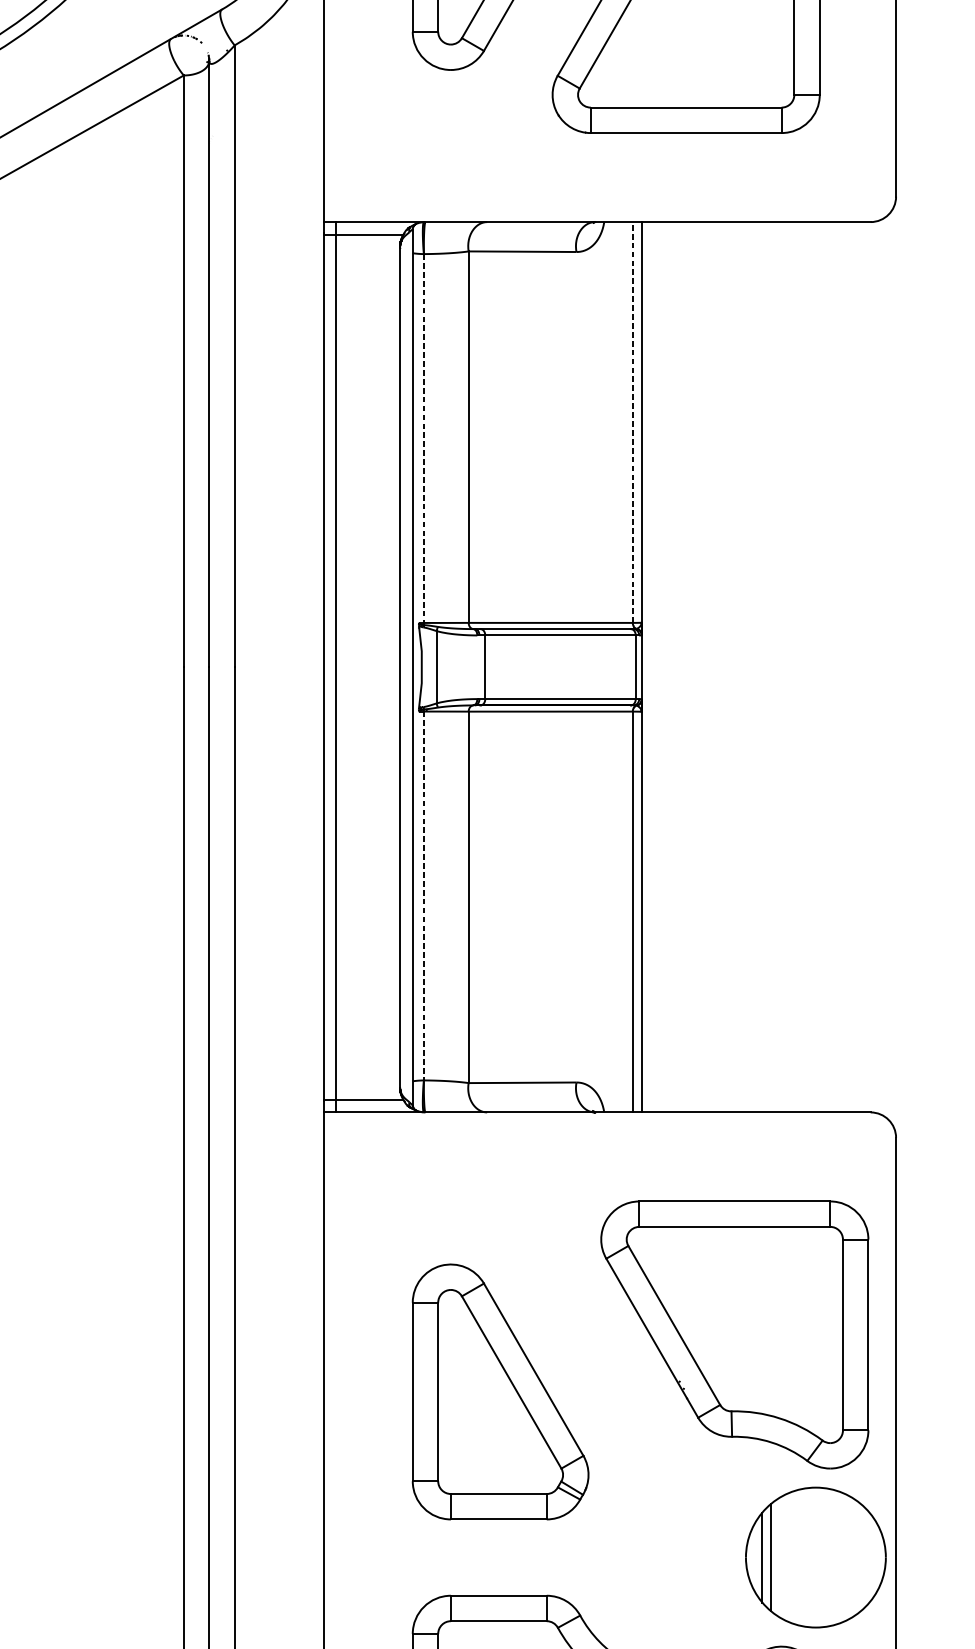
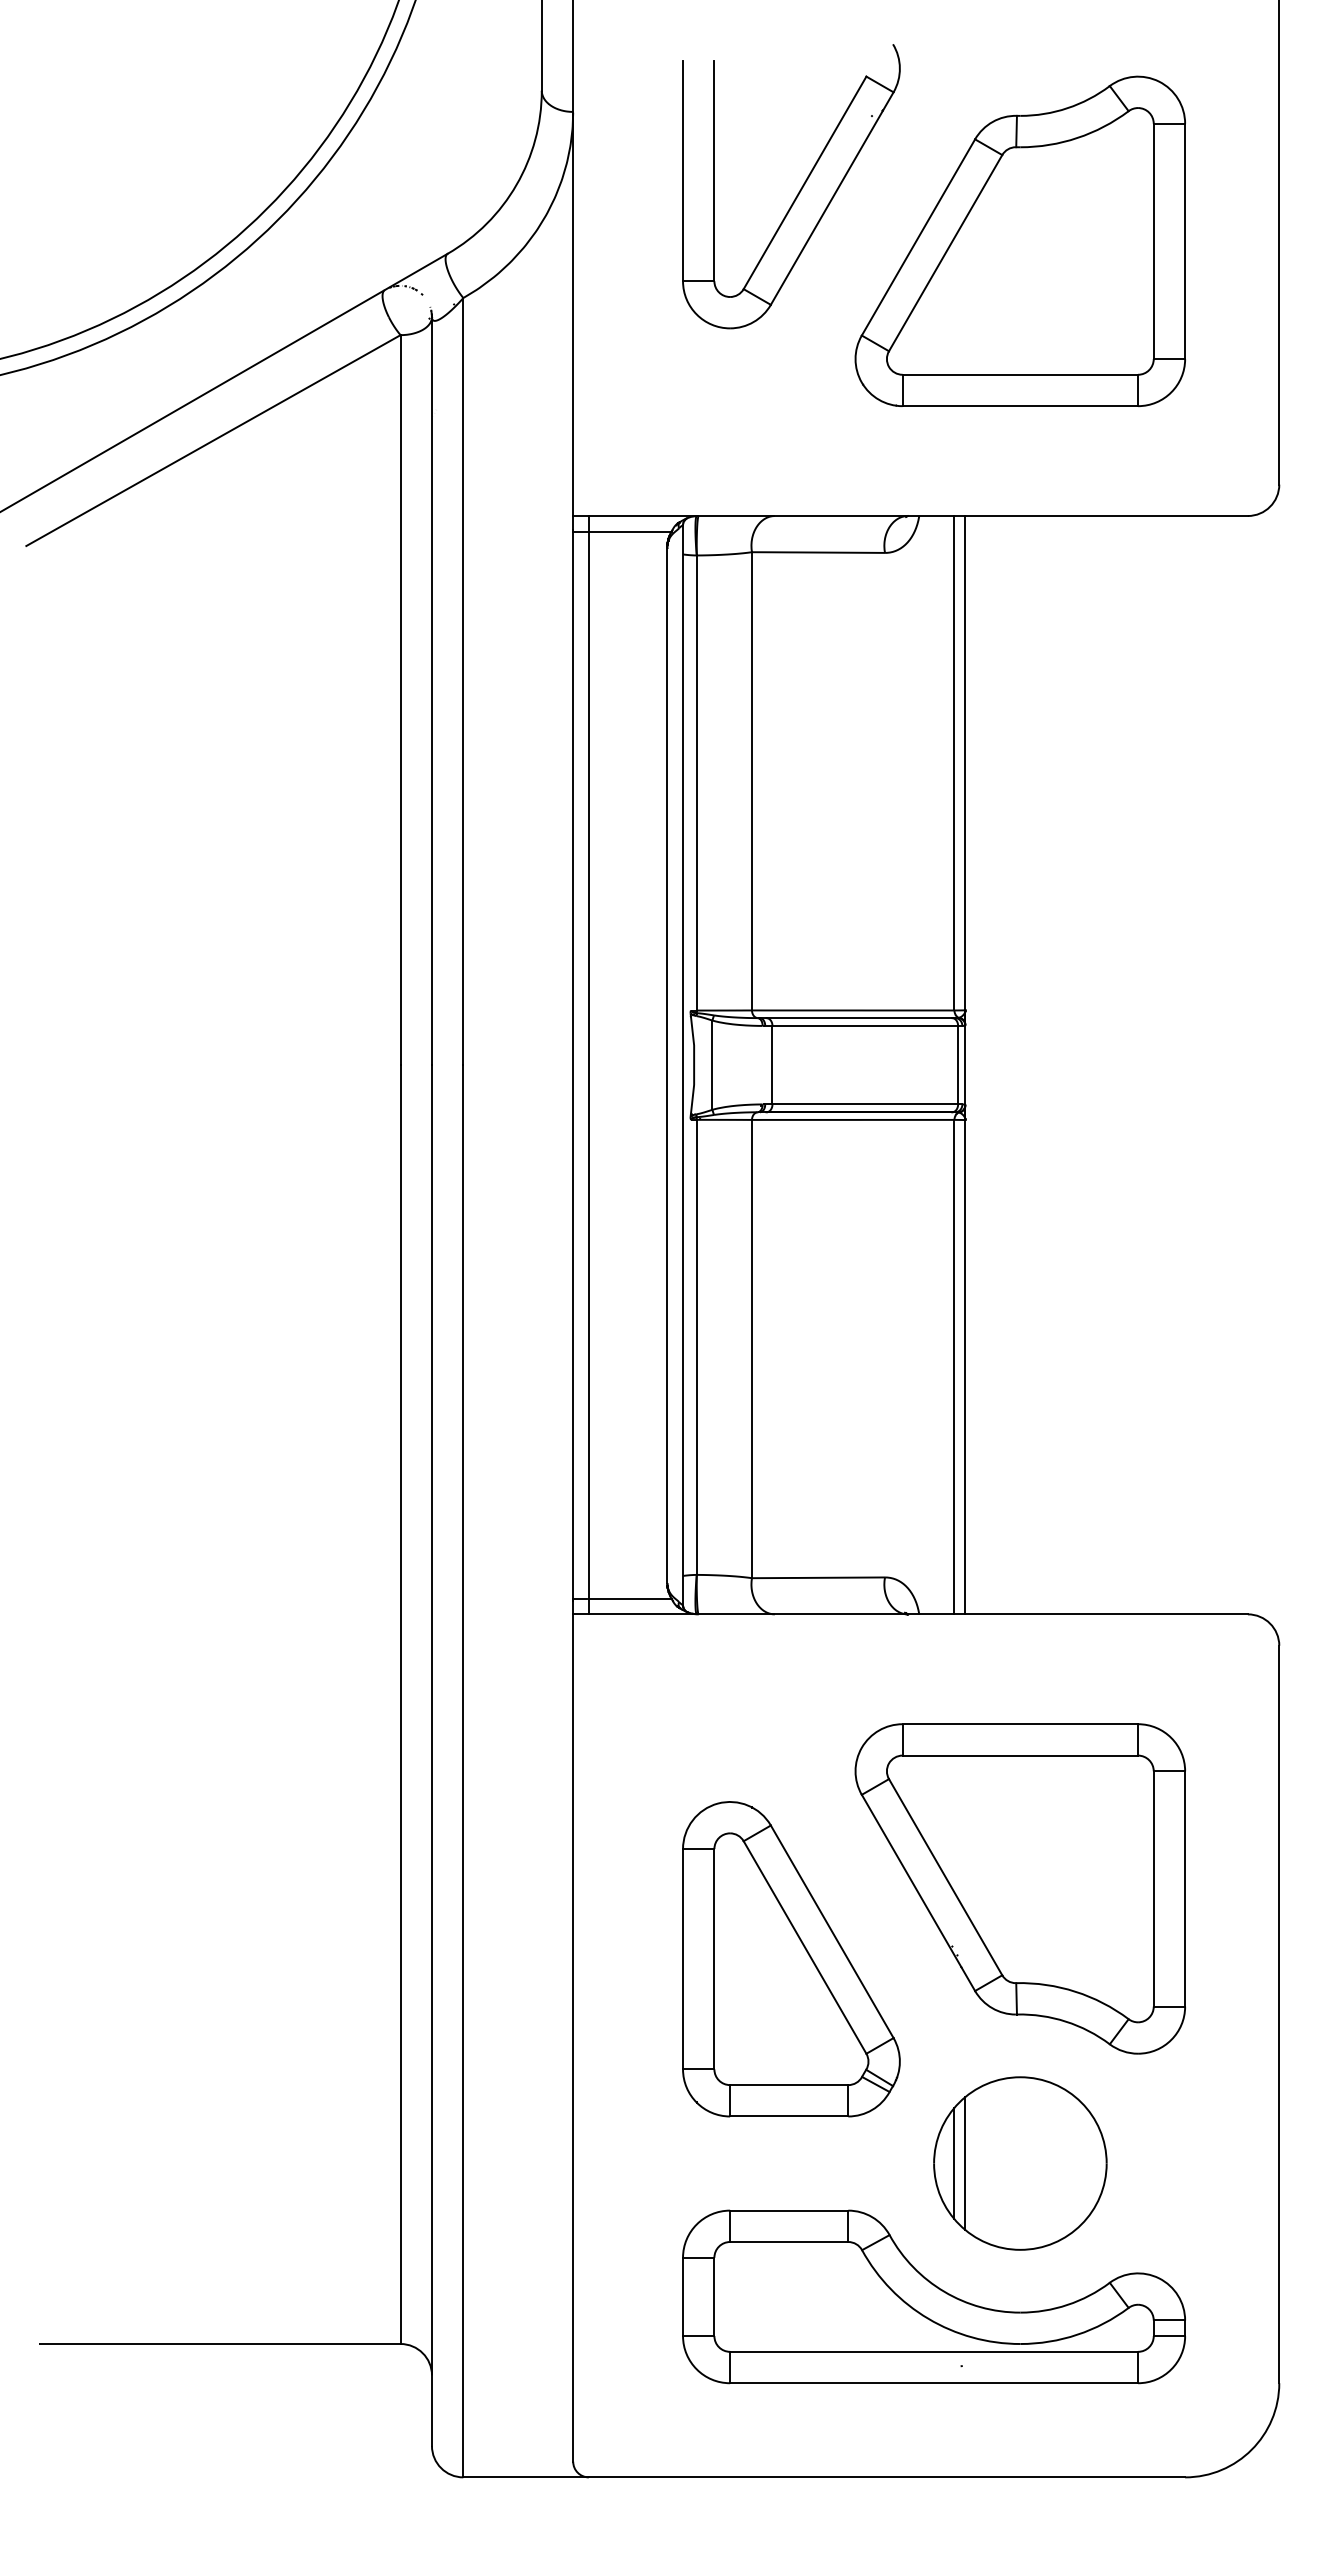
line: (632, 421) -> (954, 762), dashed -> solid
line: (423, 438) -> (696, 783), dashed -> solid
line: (423, 896) -> (696, 1347), dashed -> solid
part: (734, 1334) -> (1019, 1888), moved
part: (816, 1557) -> (1020, 2163), moved

